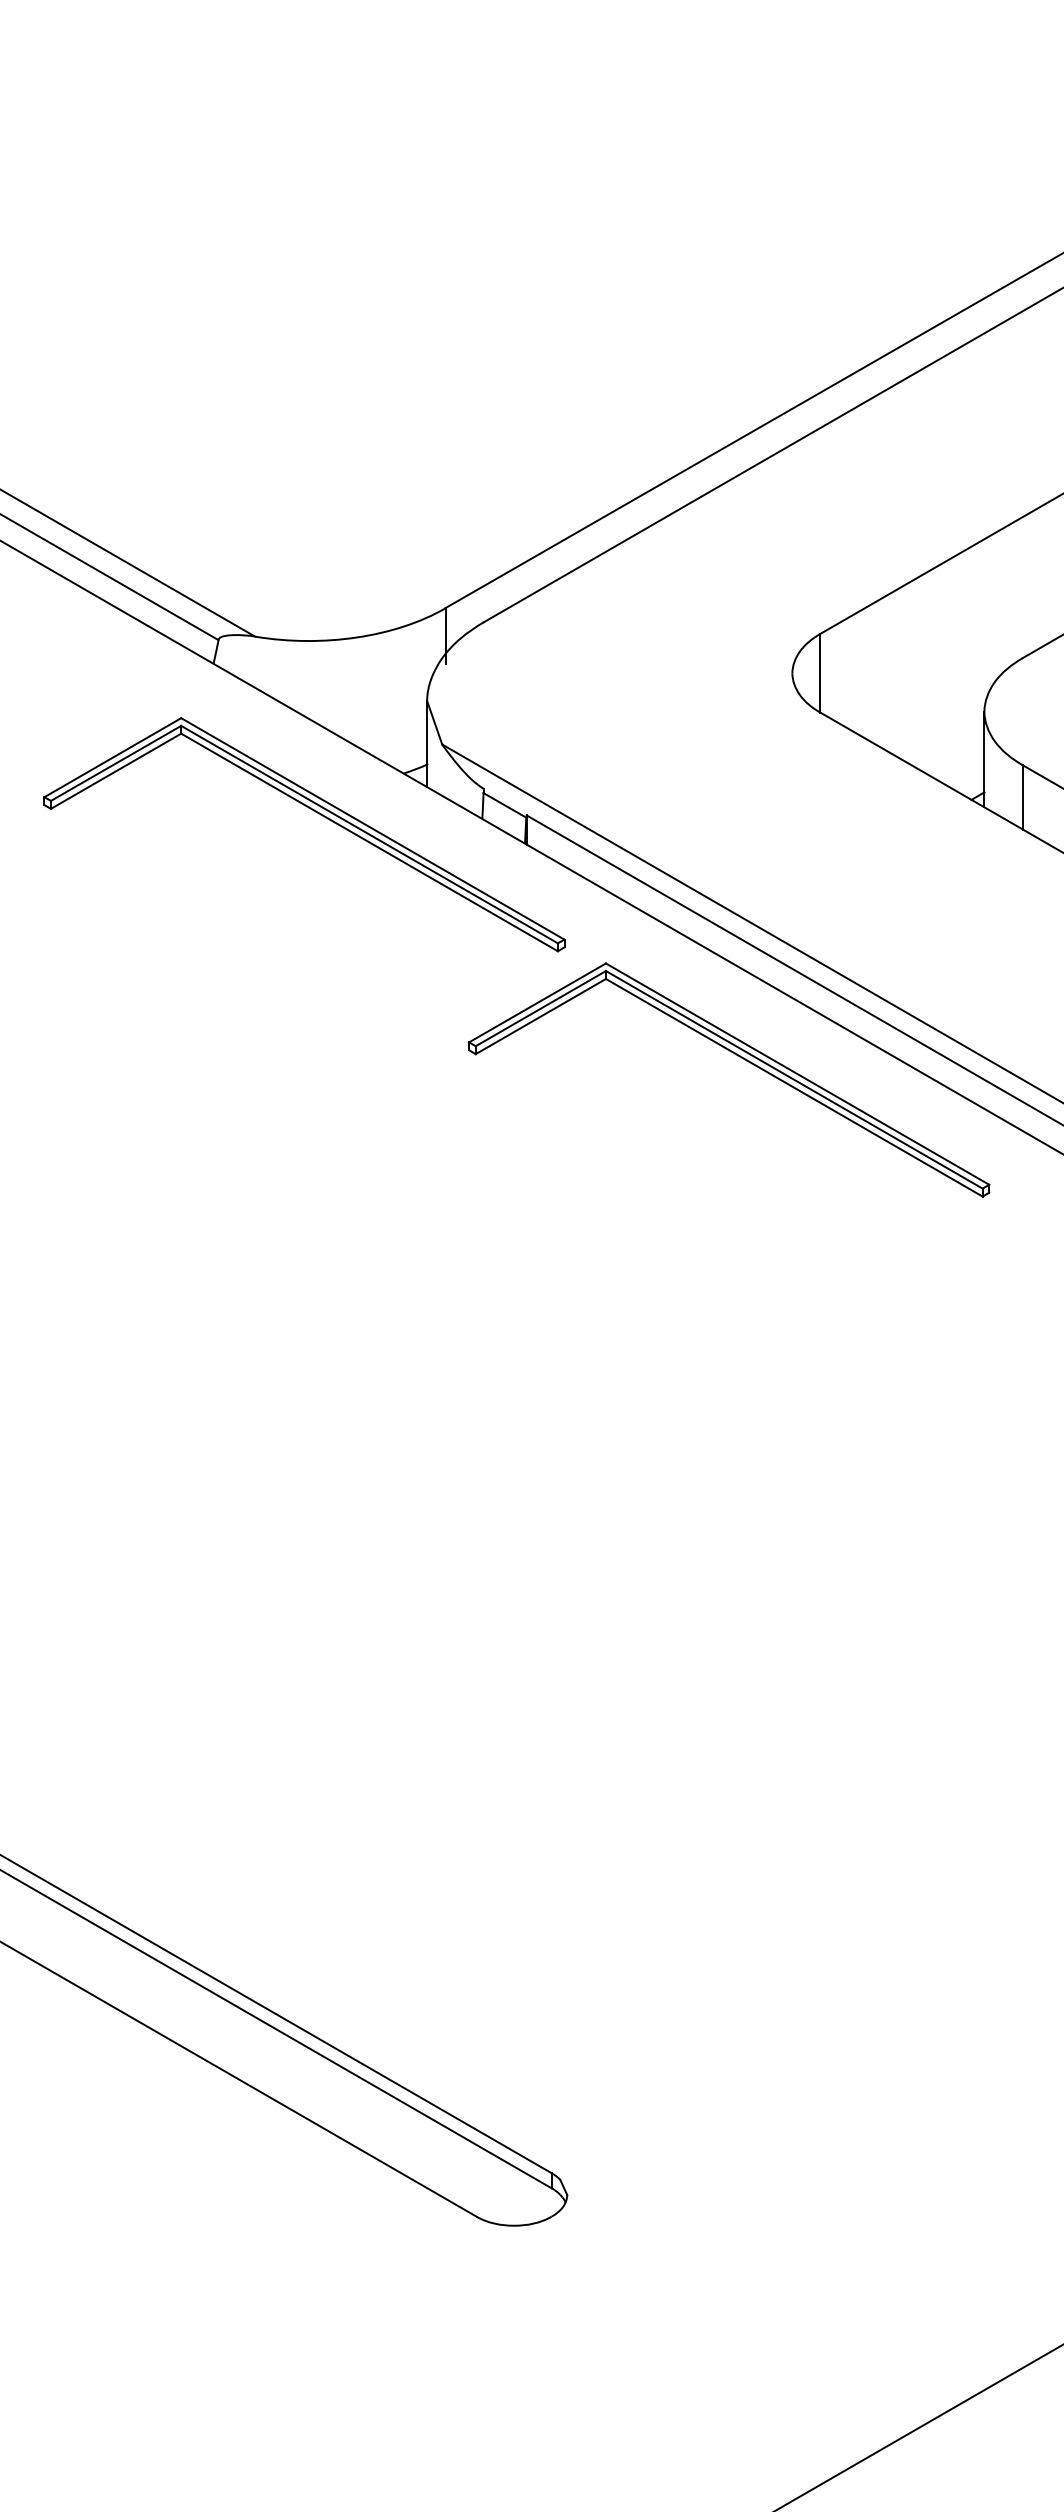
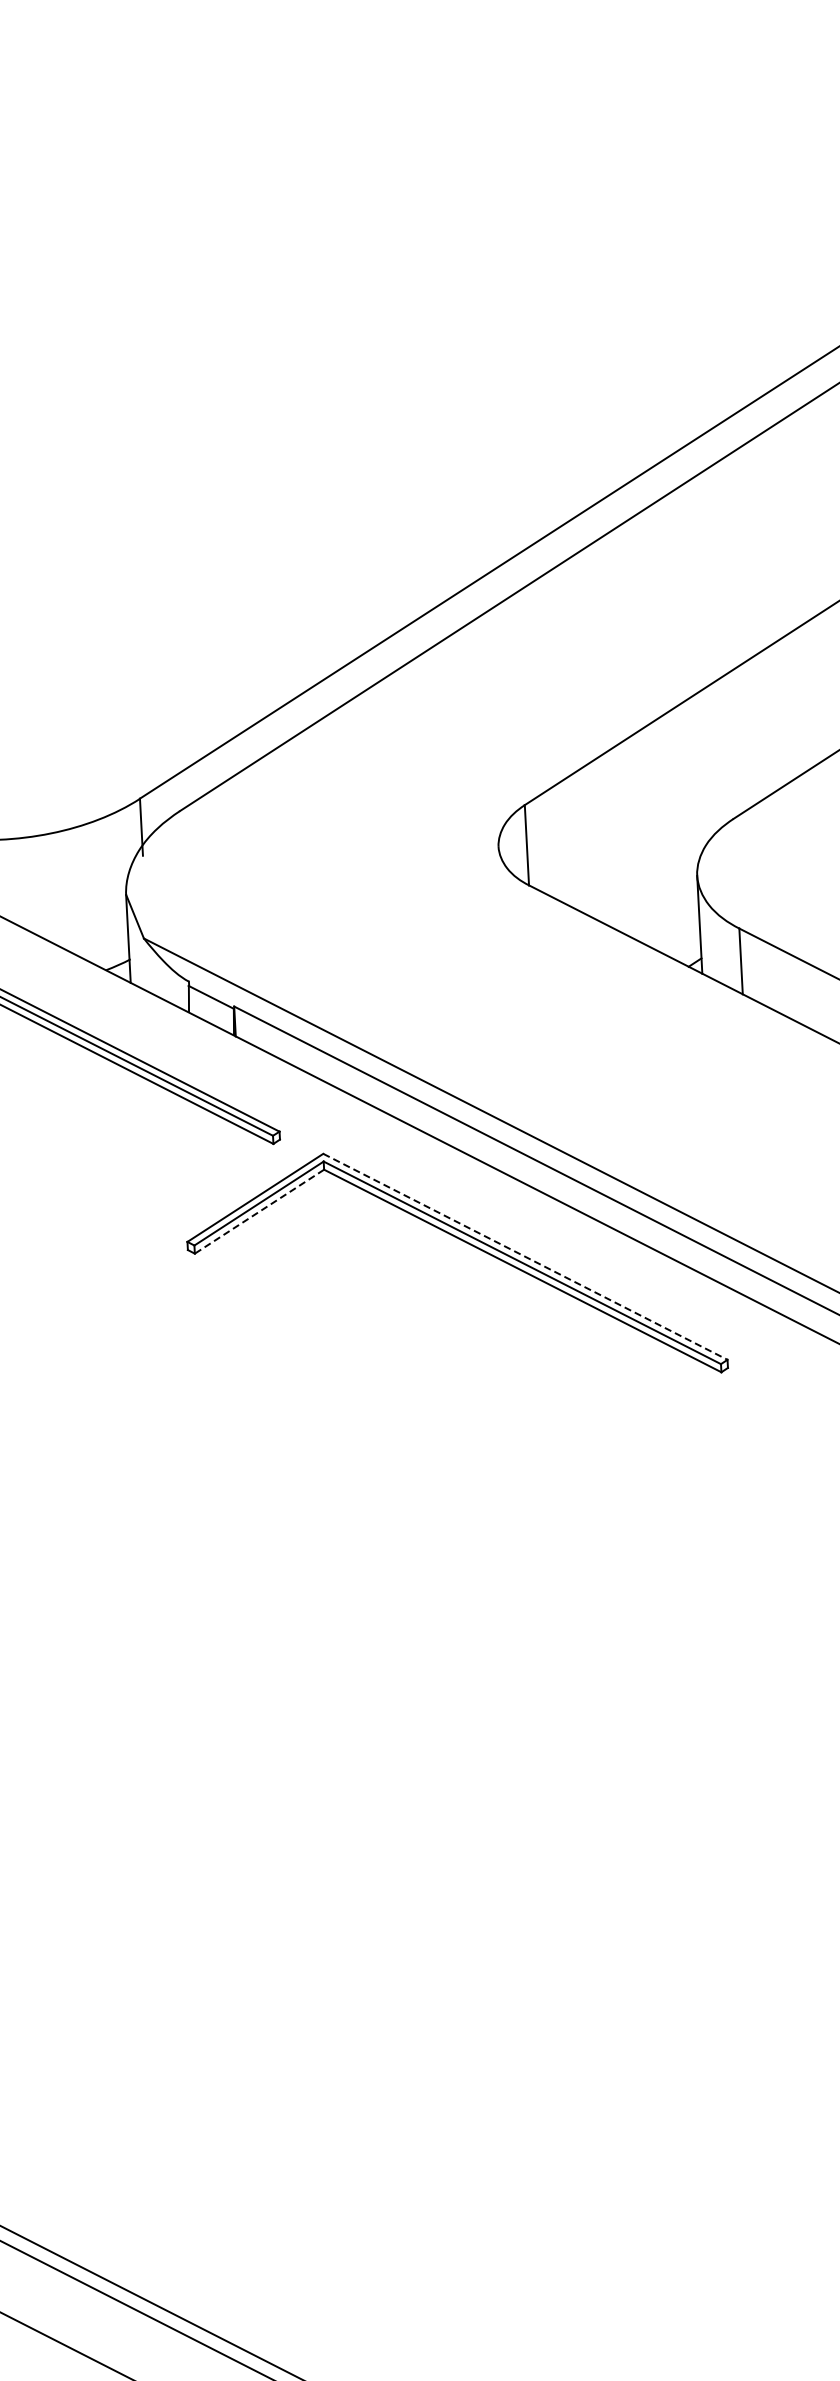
line: (540, 1016) -> (259, 1211), solid -> dashed
line: (798, 1074) -> (526, 1257), solid -> dashed

